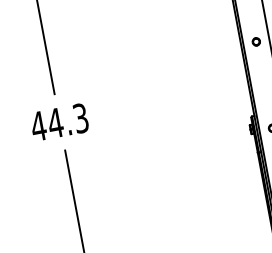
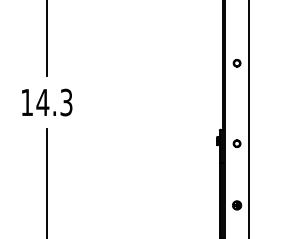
text: (37, 126) -> (26, 102), 44.3 -> 14.3

